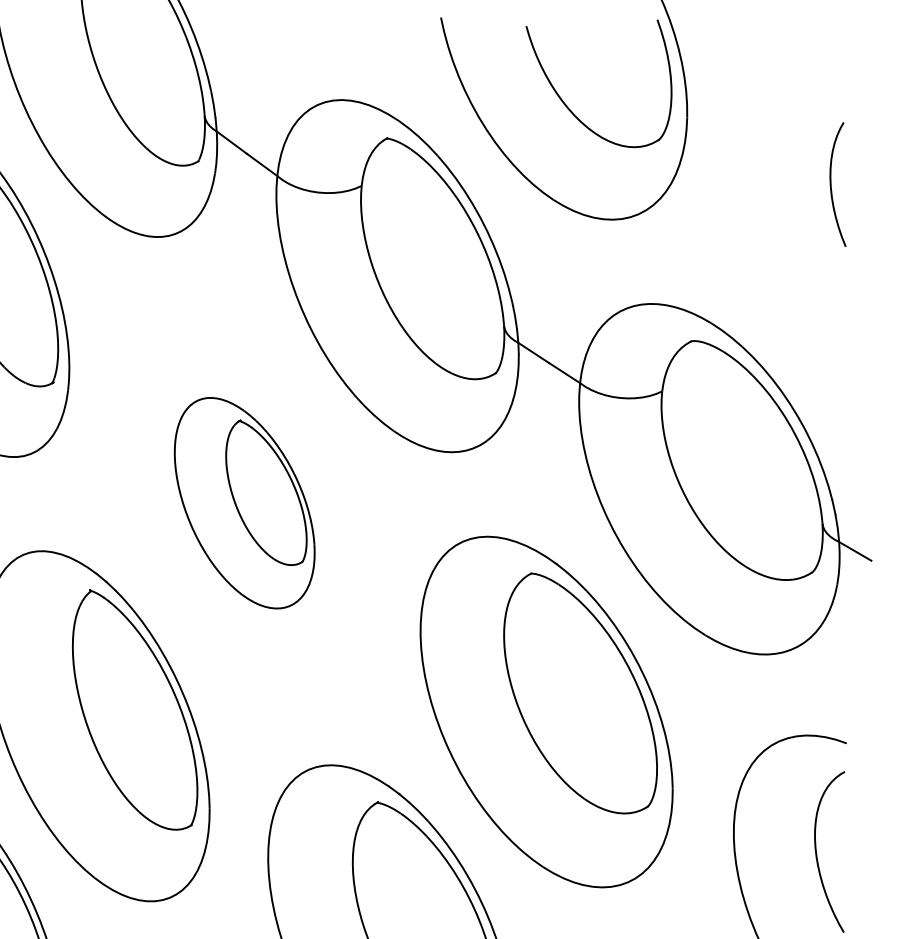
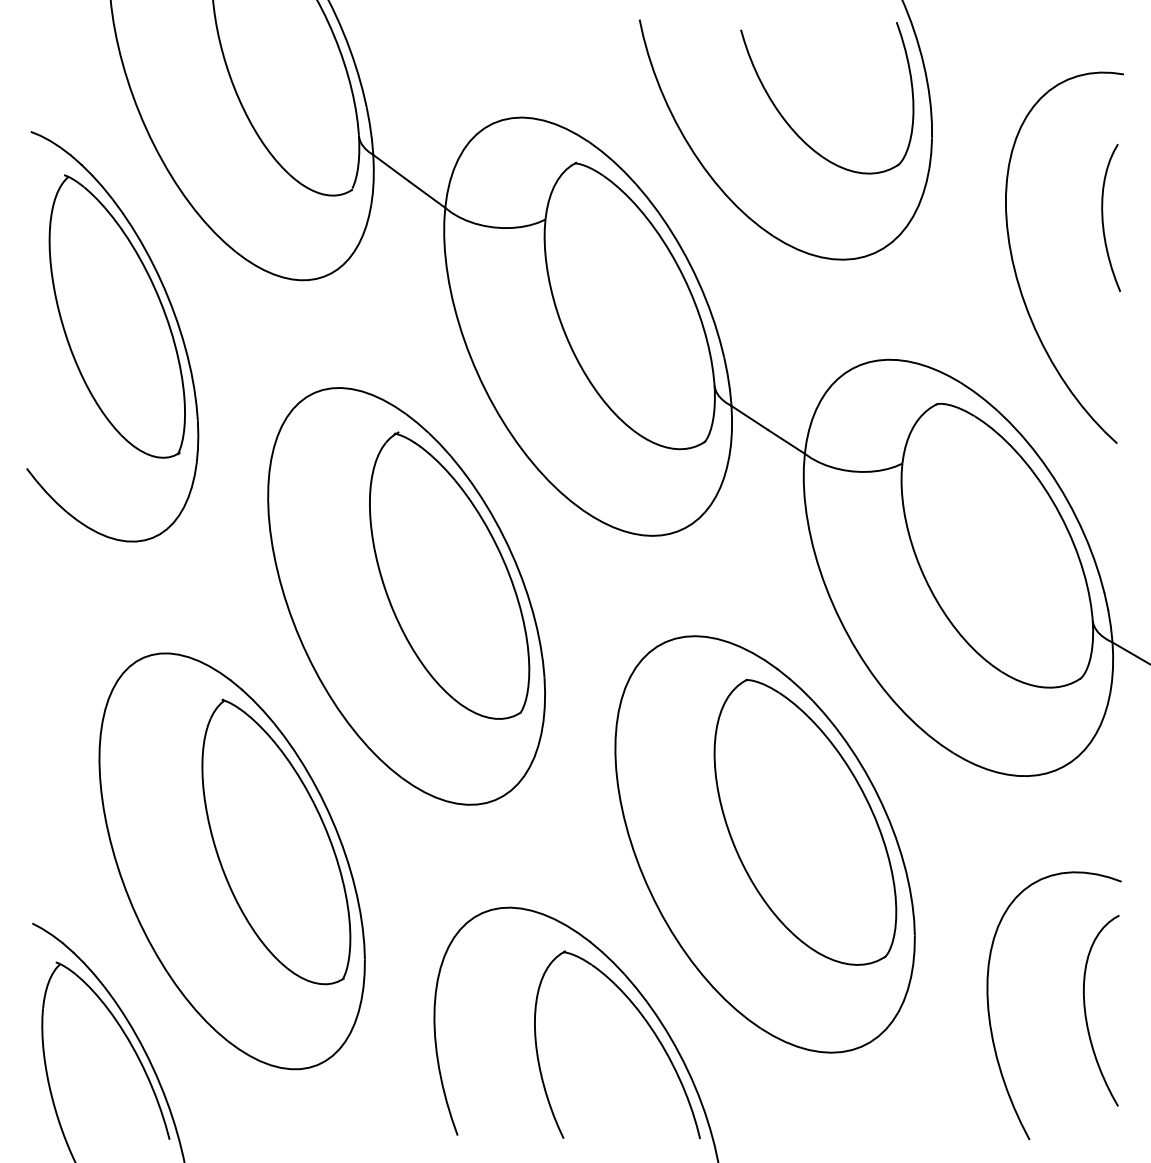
curve: (758, 229) -> (1016, 271), added
part: (244, 503) -> (406, 596), size x1.67

